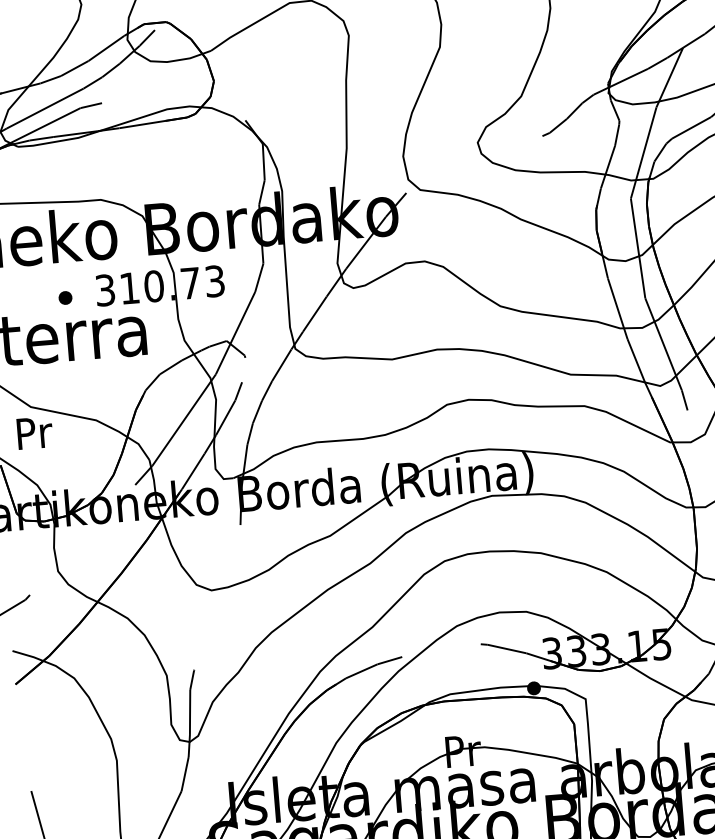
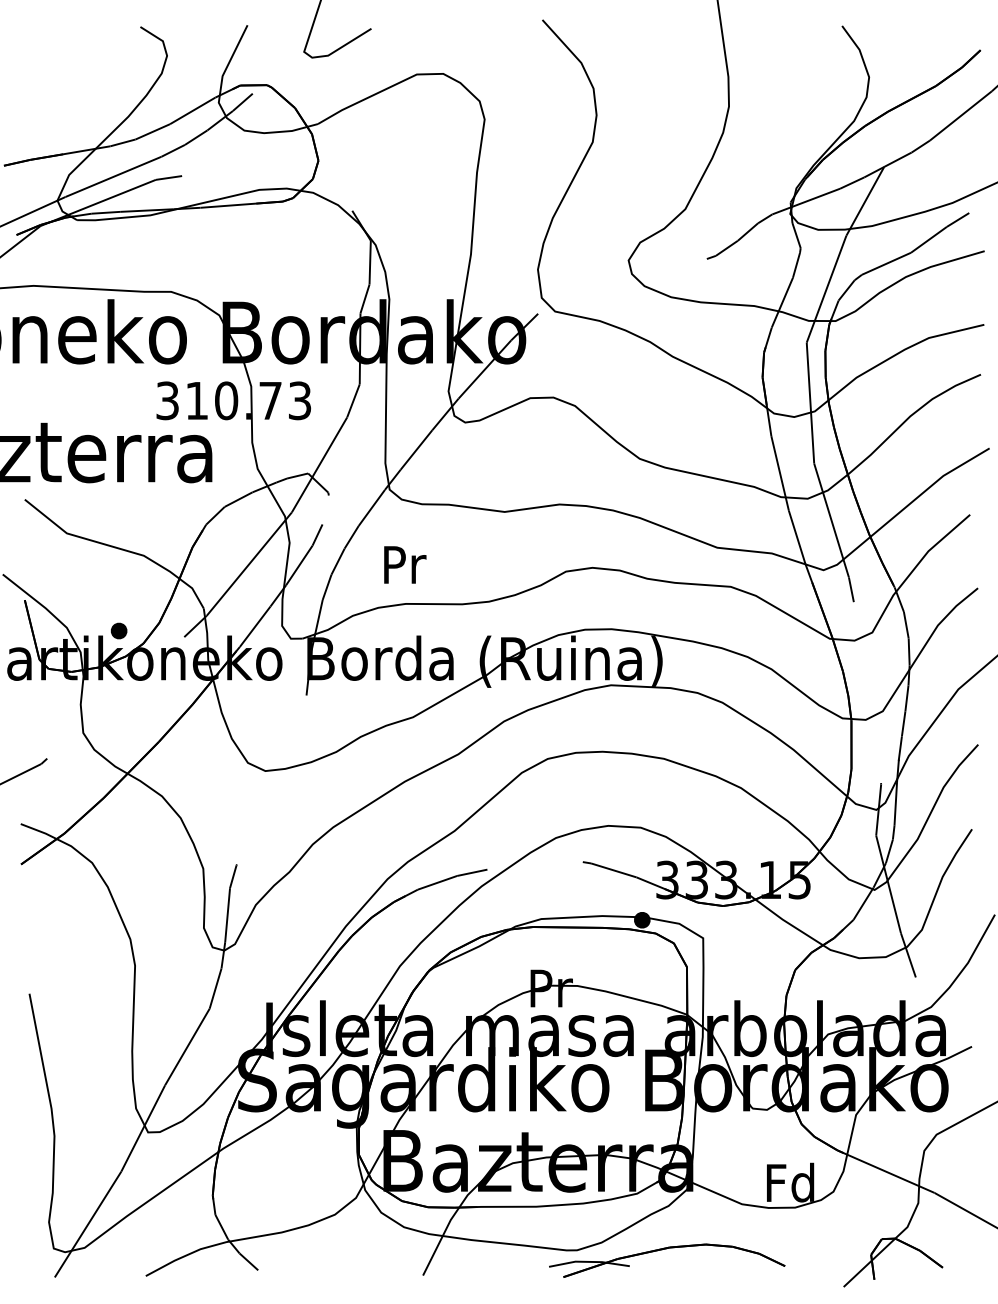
part: (65, 297) -> (119, 630), moved
text: (35, 432) -> (405, 564), moved

